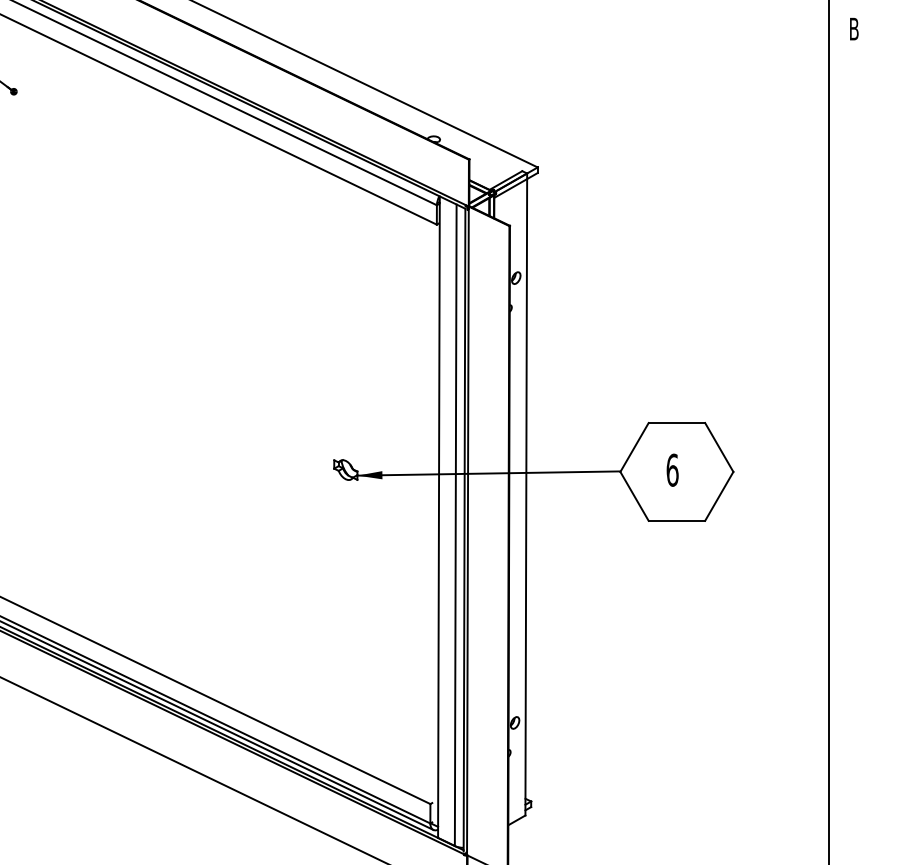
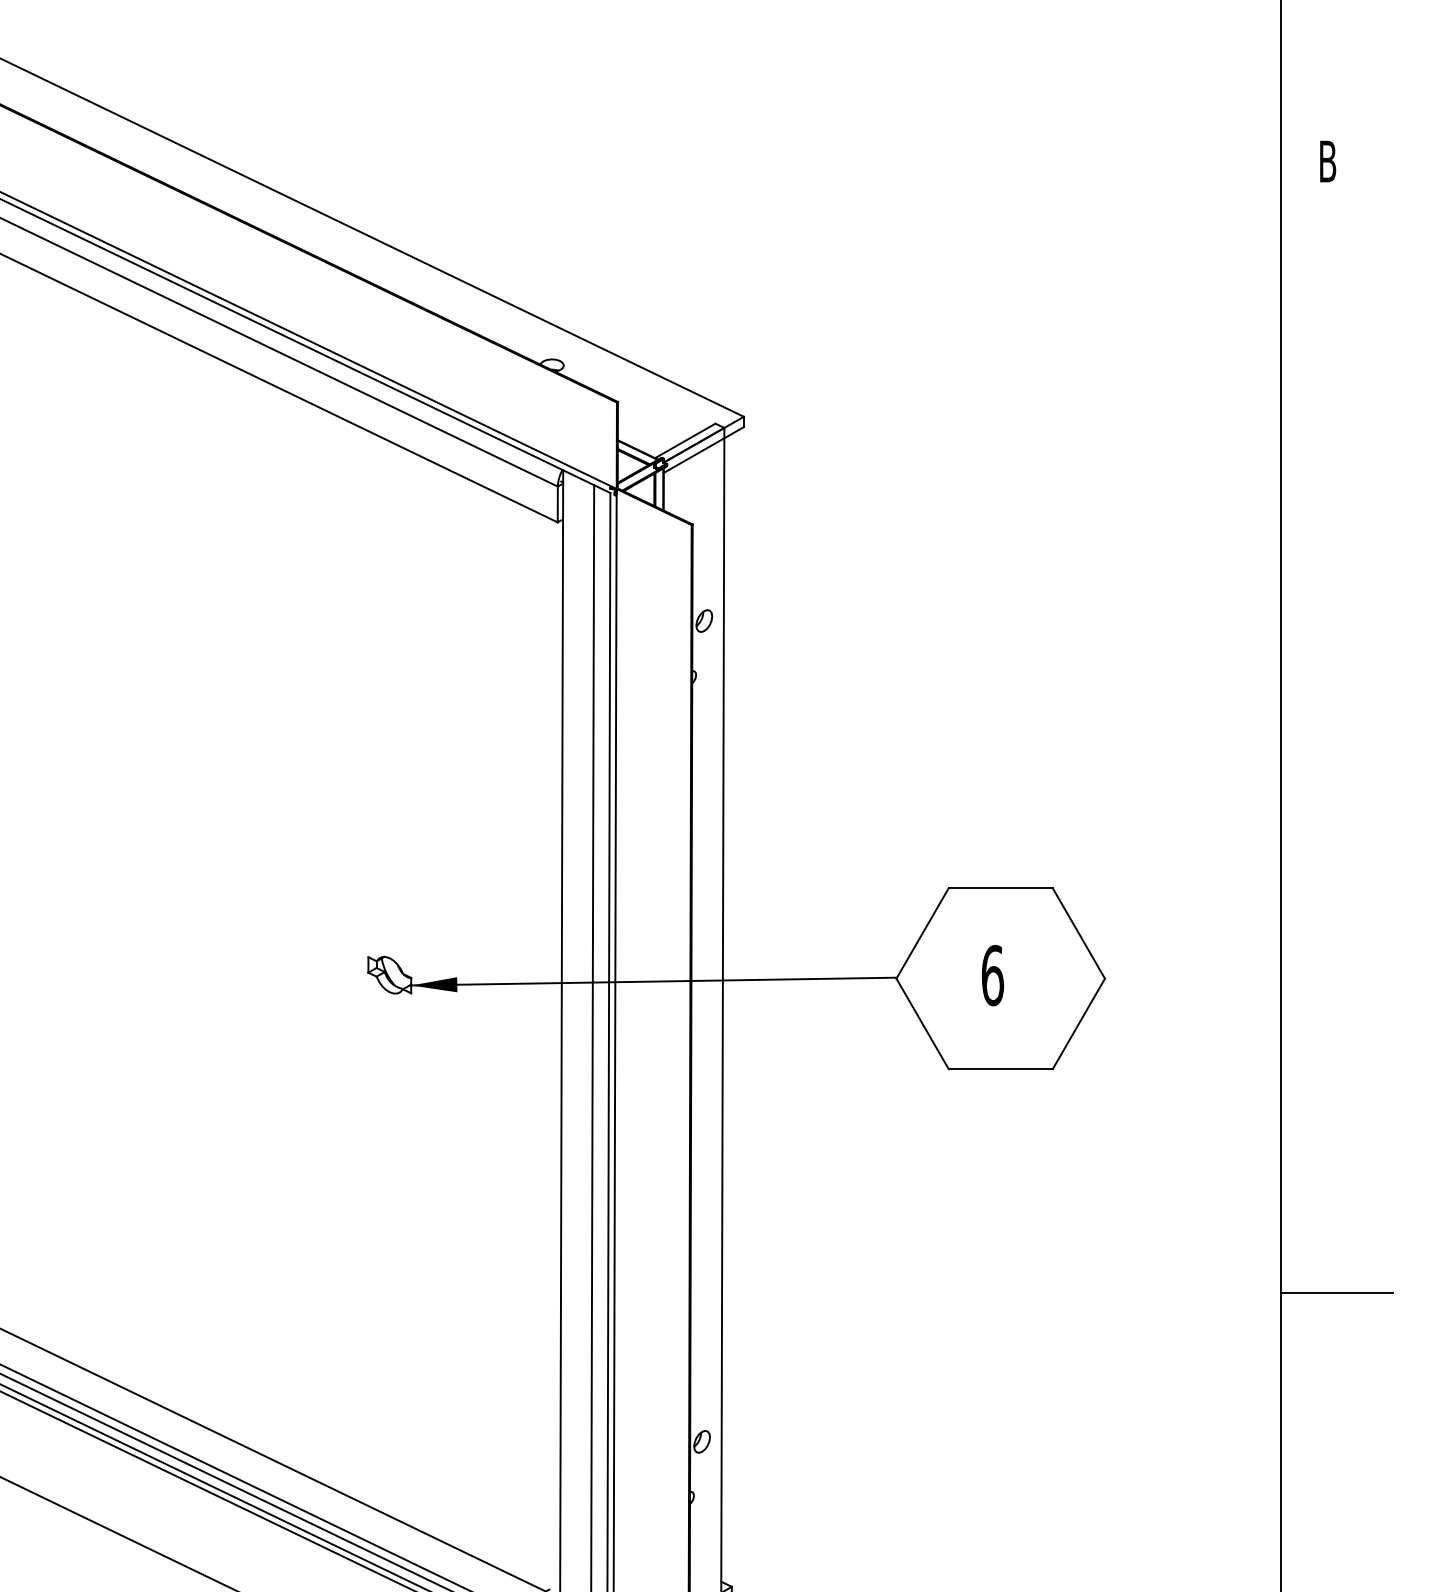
line: (858, 642) -> (1335, 1293), added

